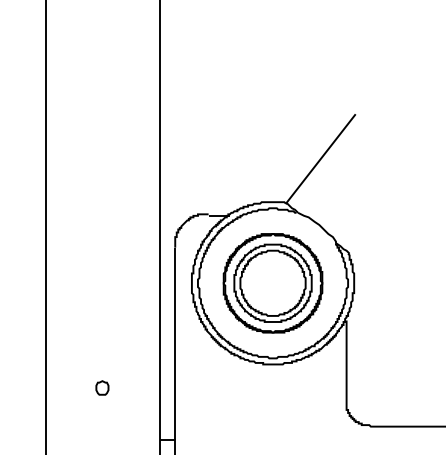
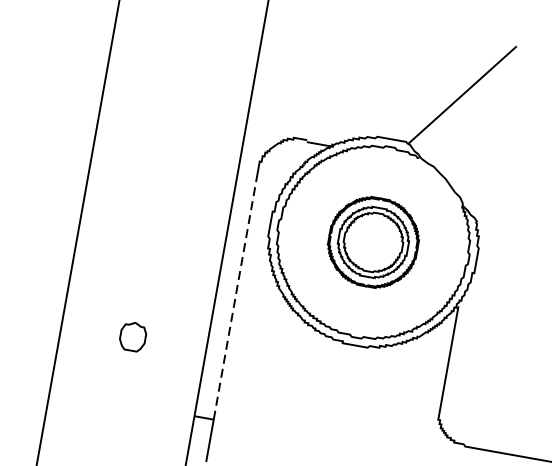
part: (272, 283) -> (372, 242), size x0.7
line: (175, 343) -> (235, 296), solid -> dashed
part: (102, 387) -> (133, 336), size x1.6

